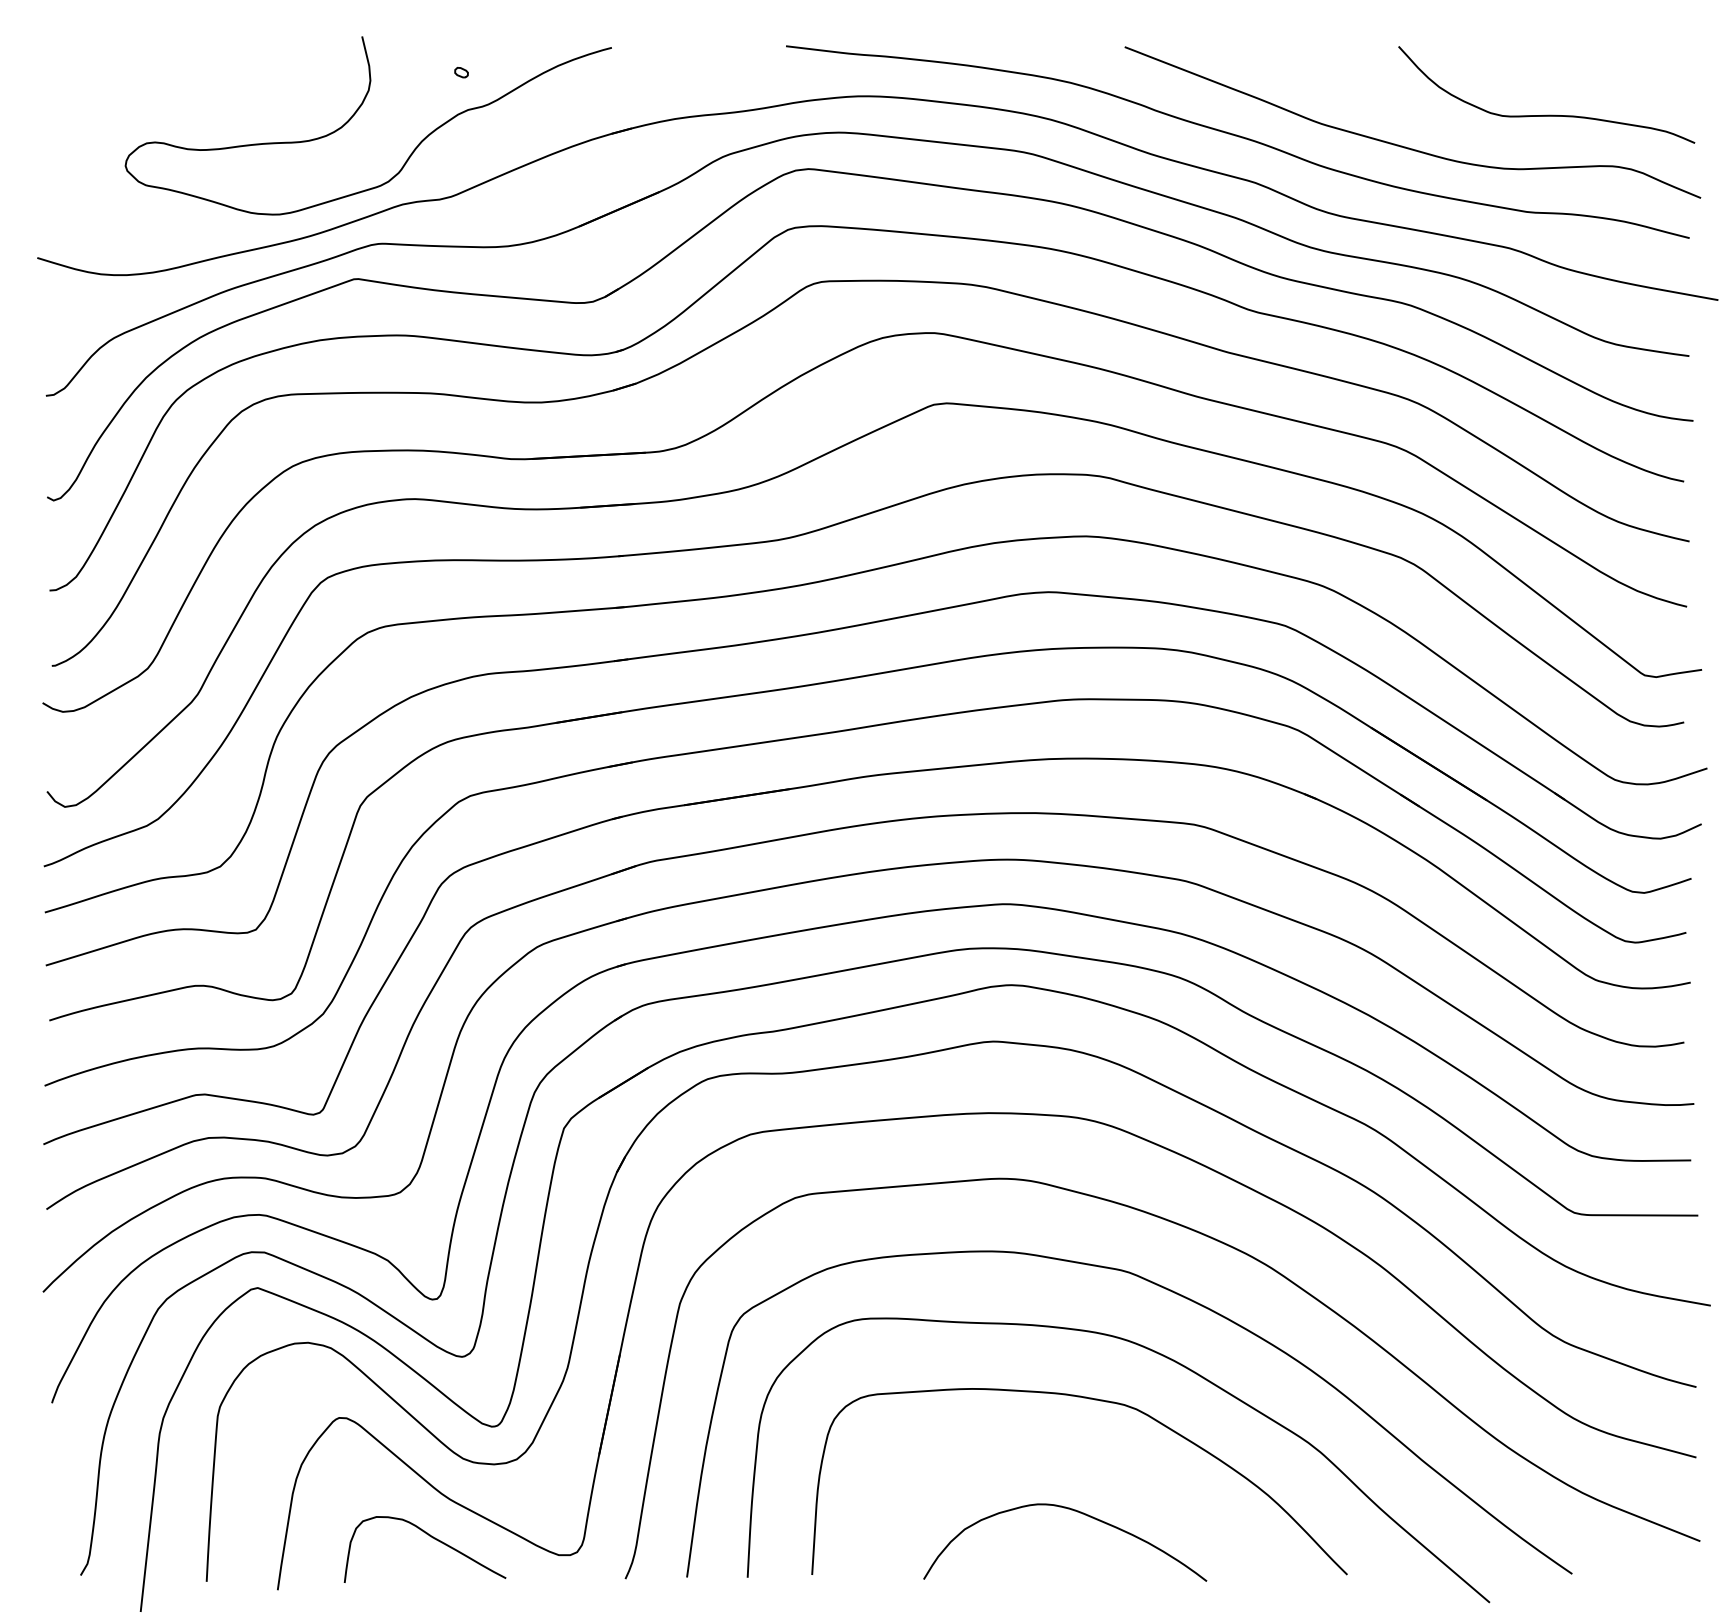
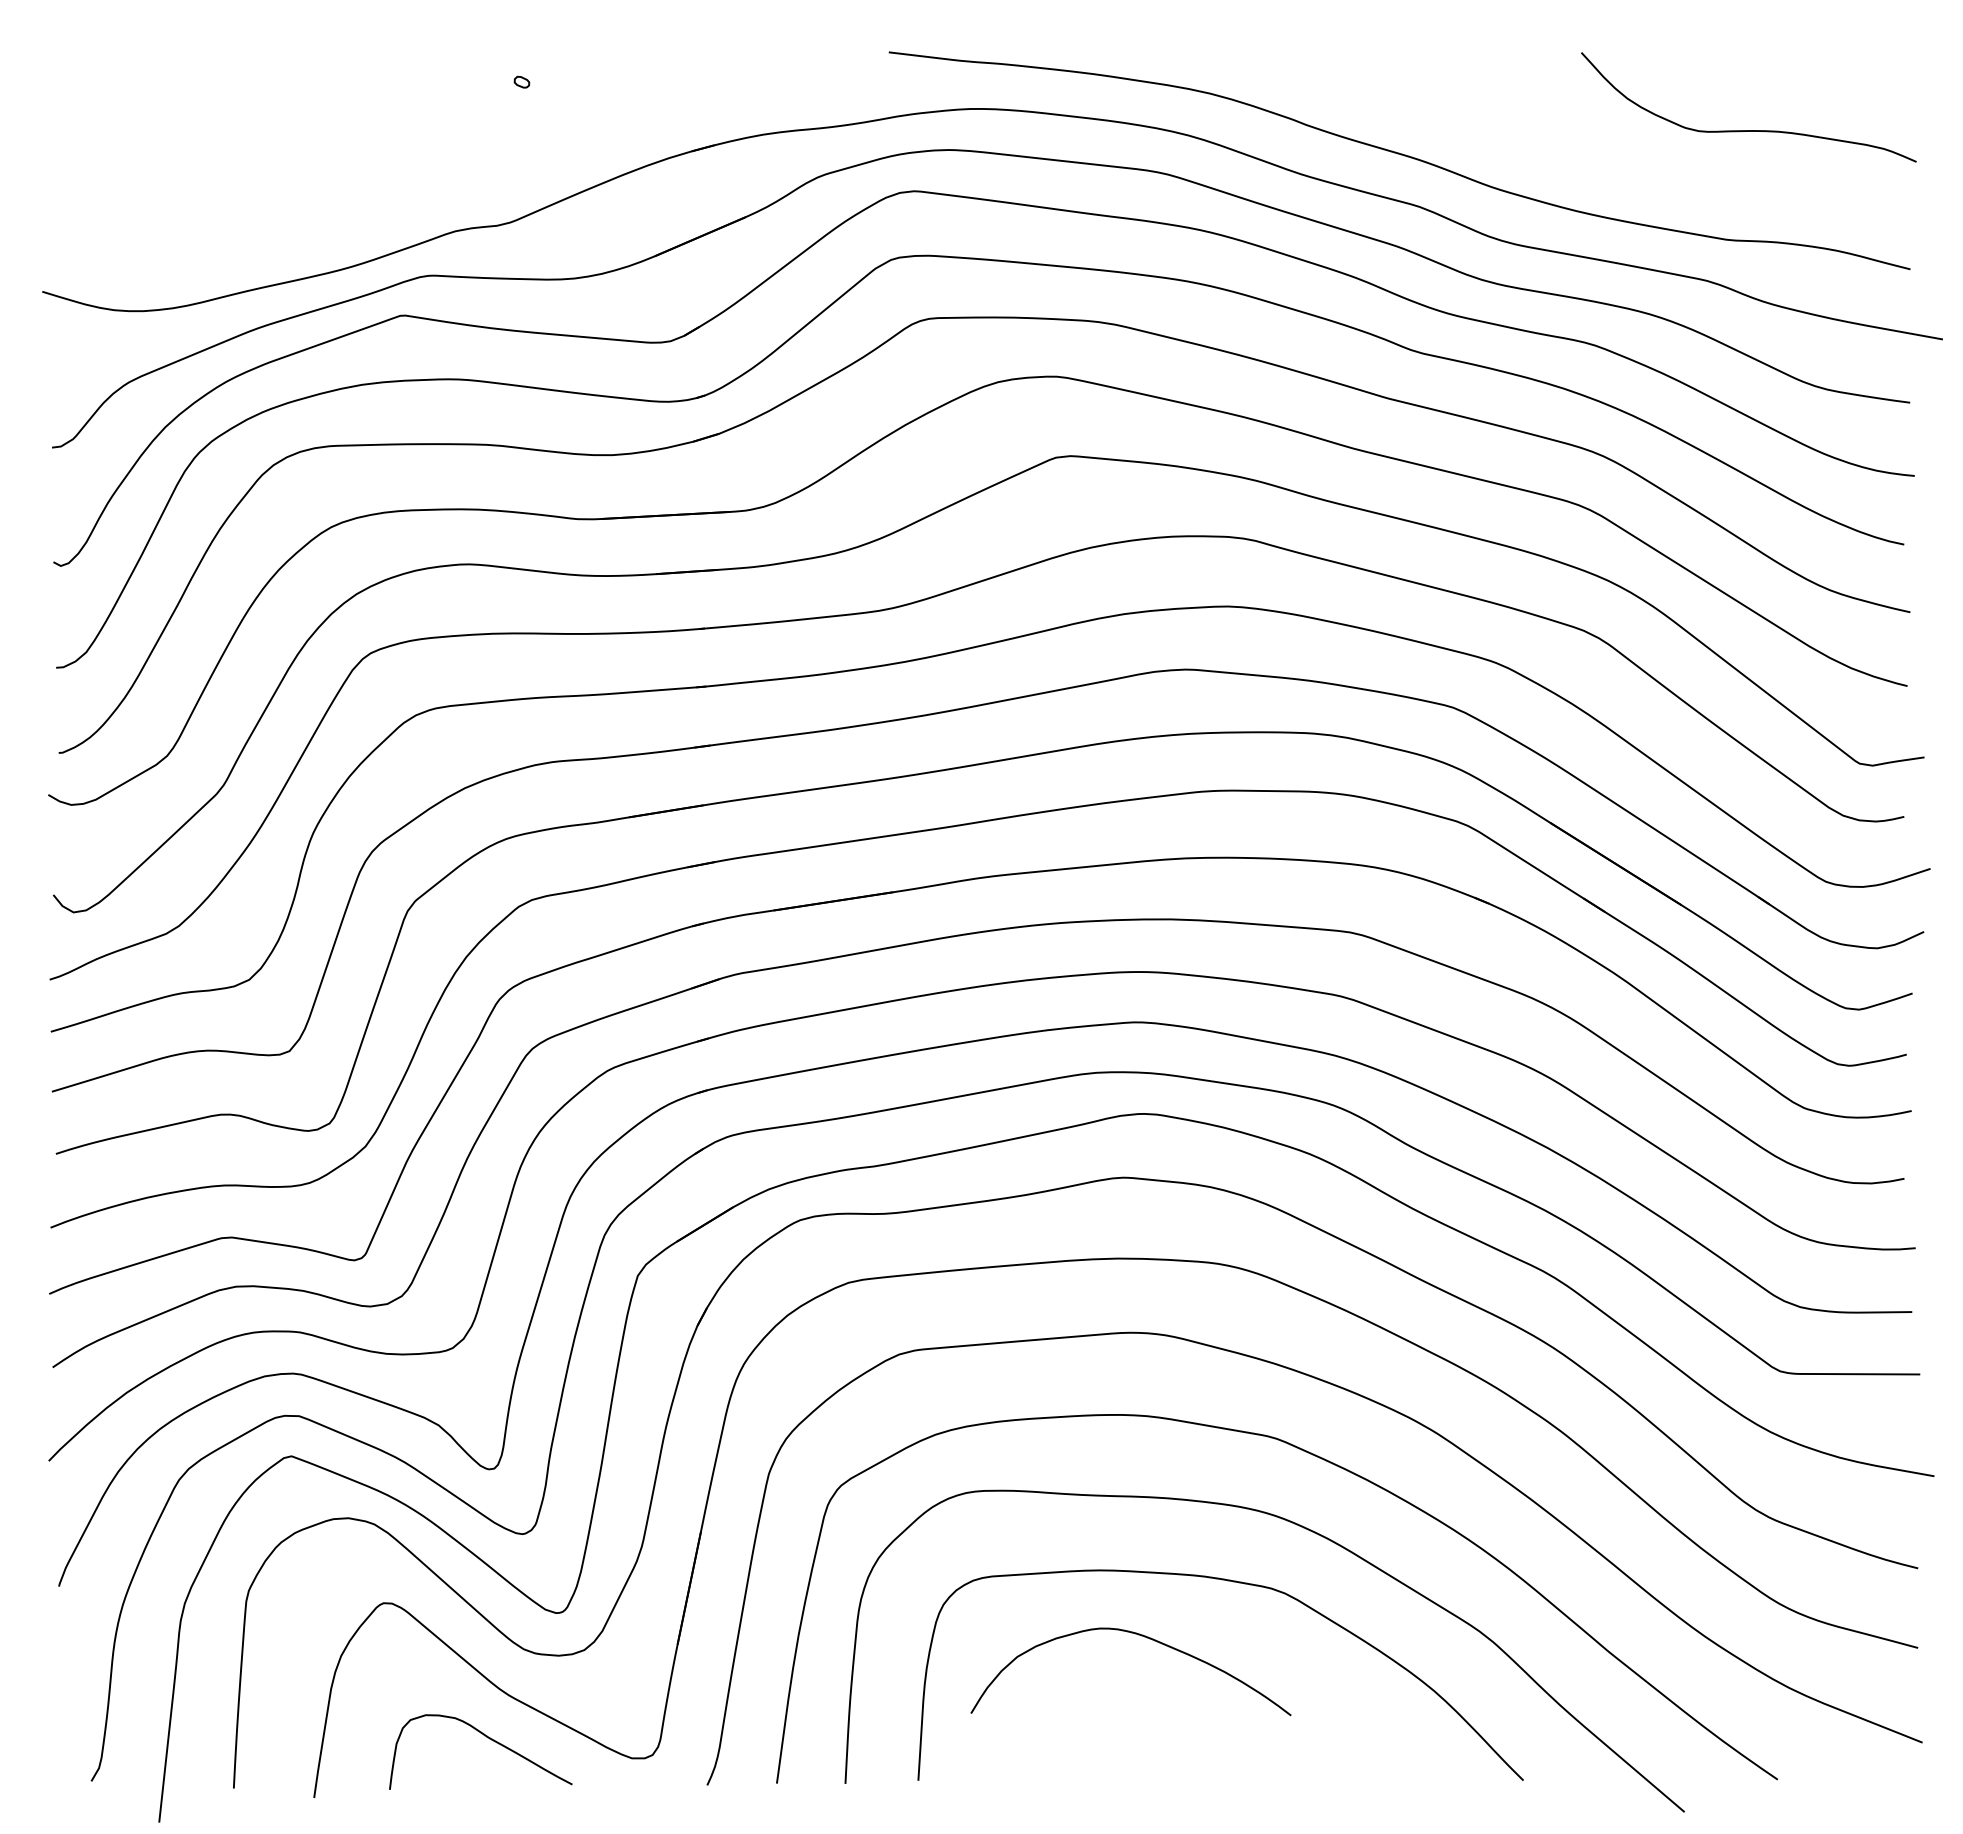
curve: (356, 113) -> (403, 128), removed
curve: (1405, 146) -> (1589, 165), removed
curve: (1074, 1511) -> (1141, 1636), moved

